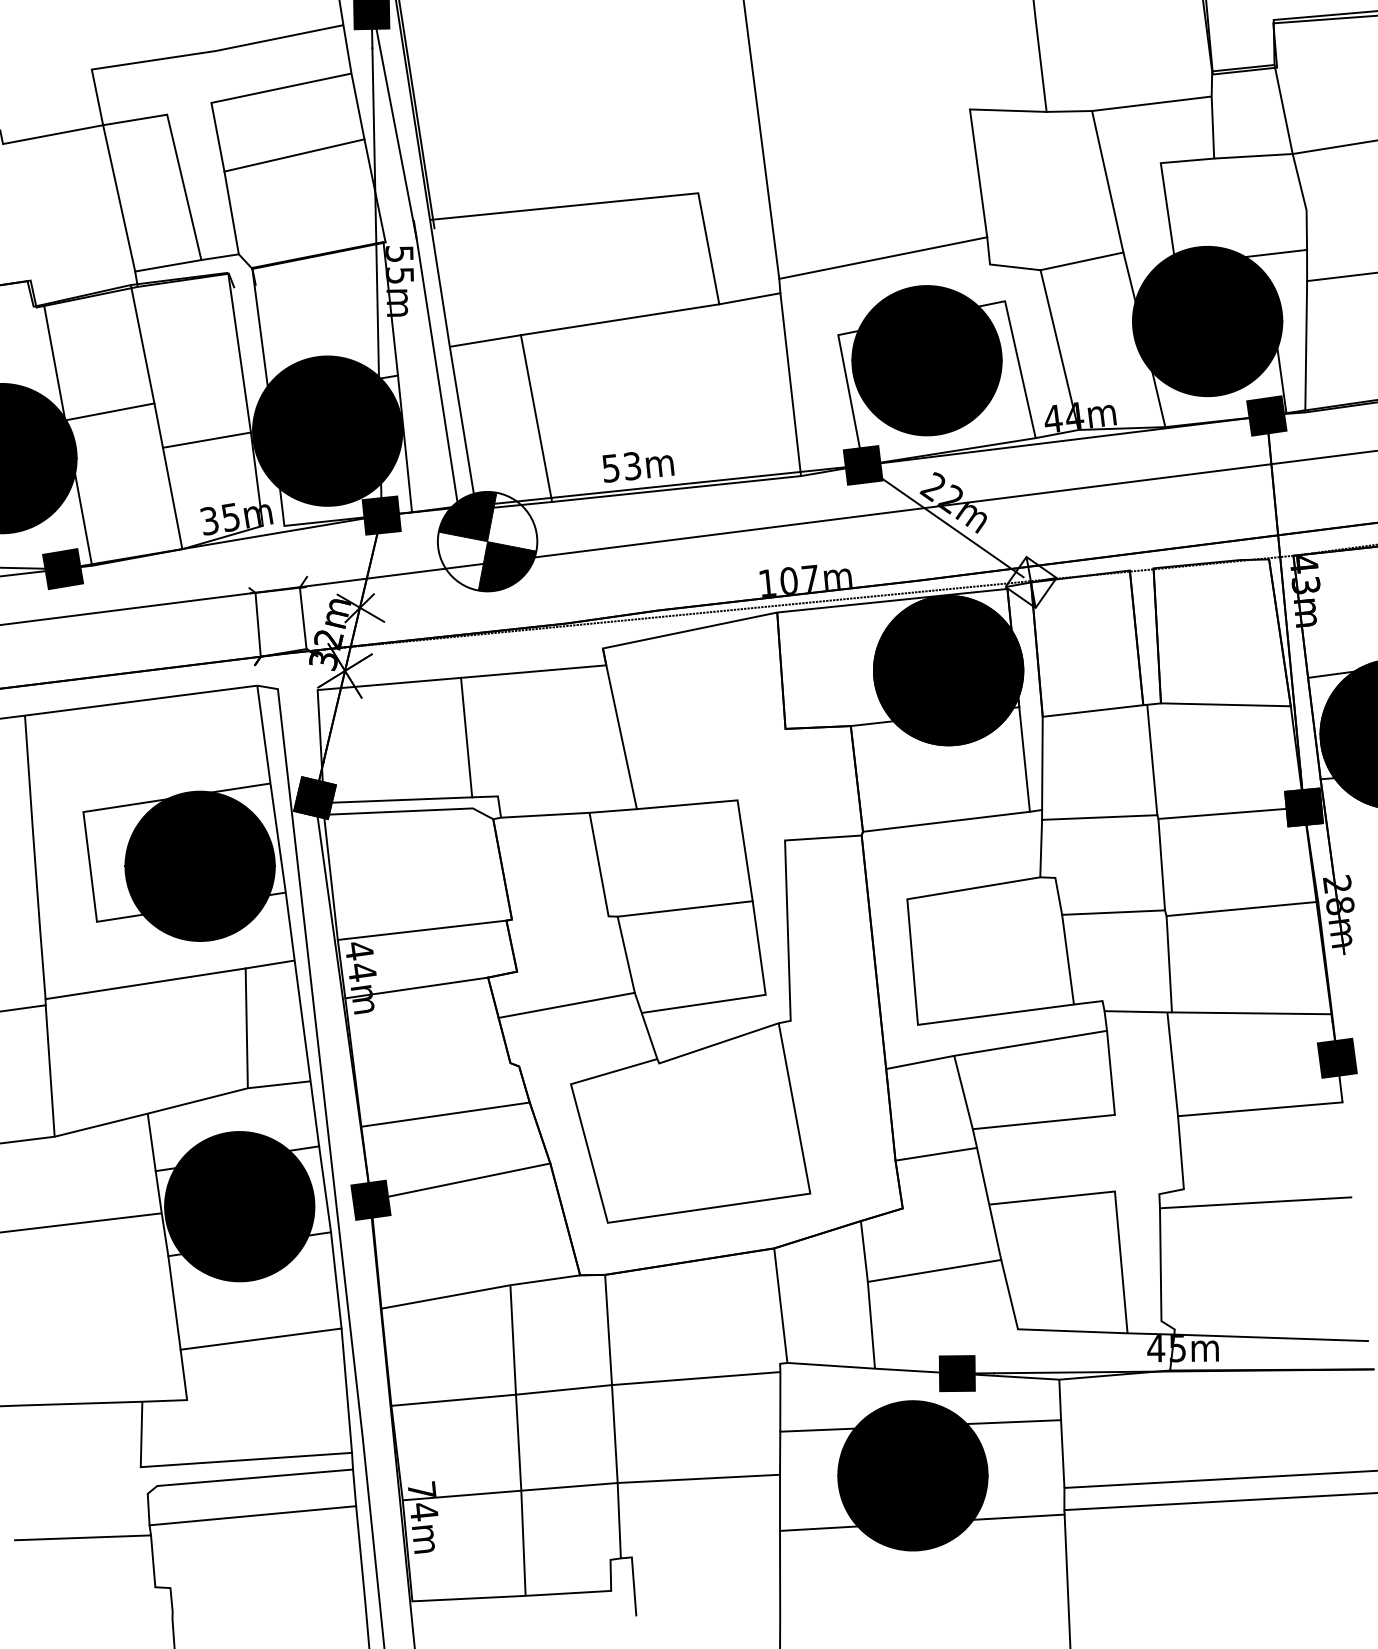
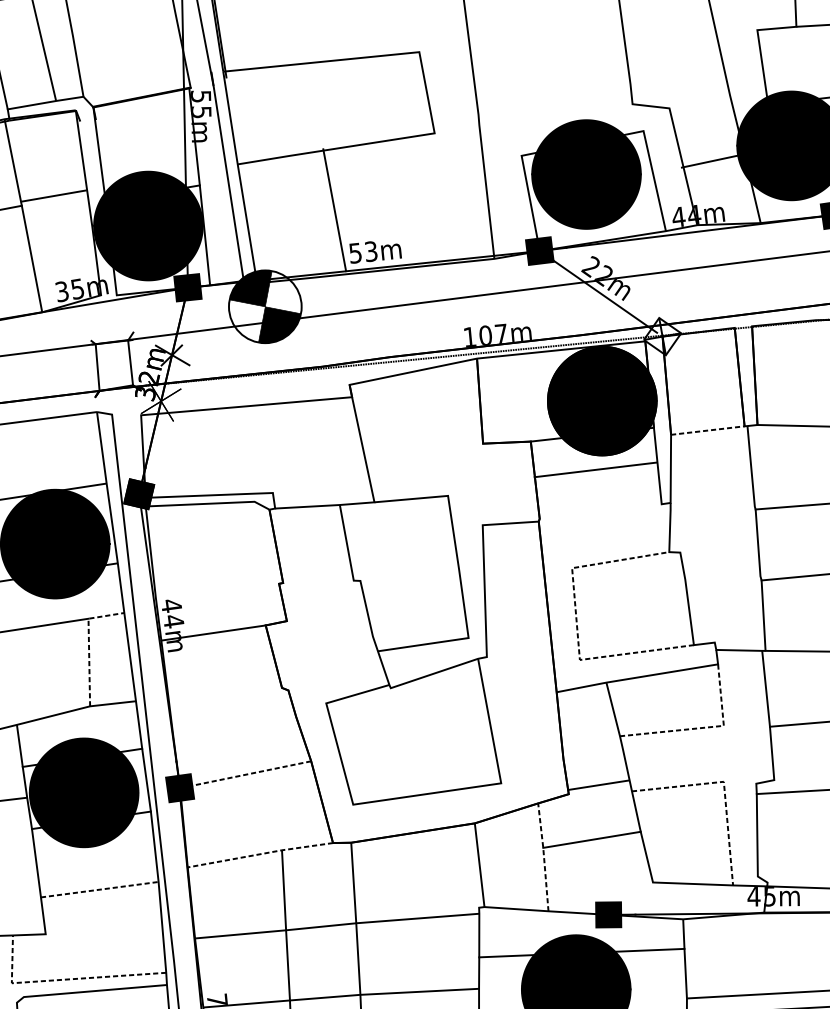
line: (294, 155) -> (124, 24), removed
line: (883, 257) -> (554, 99), removed
line: (1081, 261) -> (711, 161), moved
line: (749, 298) -> (456, 129), removed
line: (536, 418) -> (334, 210), moved
line: (206, 439) -> (53, 195), moved
line: (1093, 711) -> (708, 430), solid -> dashed
line: (466, 737) -> (249, 449), removed
line: (1099, 817) -> (712, 508), removed
line: (946, 821) -> (595, 469), moved
line: (684, 908) -> (409, 574), removed
line: (1113, 912) -> (722, 577), removed
line: (421, 929) -> (217, 590), removed
line: (913, 973) -> (576, 622), solid -> dashed
line: (246, 1002) -> (89, 643), solid -> dashed
line: (566, 1004) -> (323, 645), removed
line: (445, 1114) -> (234, 725), removed
line: (1087, 1117) -> (703, 727), solid -> dashed
line: (936, 1153) -> (598, 784), moved
line: (460, 1181) -> (245, 774), solid -> dashed
line: (1115, 1199) -> (724, 787), solid -> dashed
line: (481, 1290) -> (260, 854), solid -> dashed
line: (868, 1293) -> (543, 856), solid -> dashed
line: (261, 1339) -> (100, 889), solid -> dashed
line: (212, 1462) -> (64, 979), solid -> dashed

